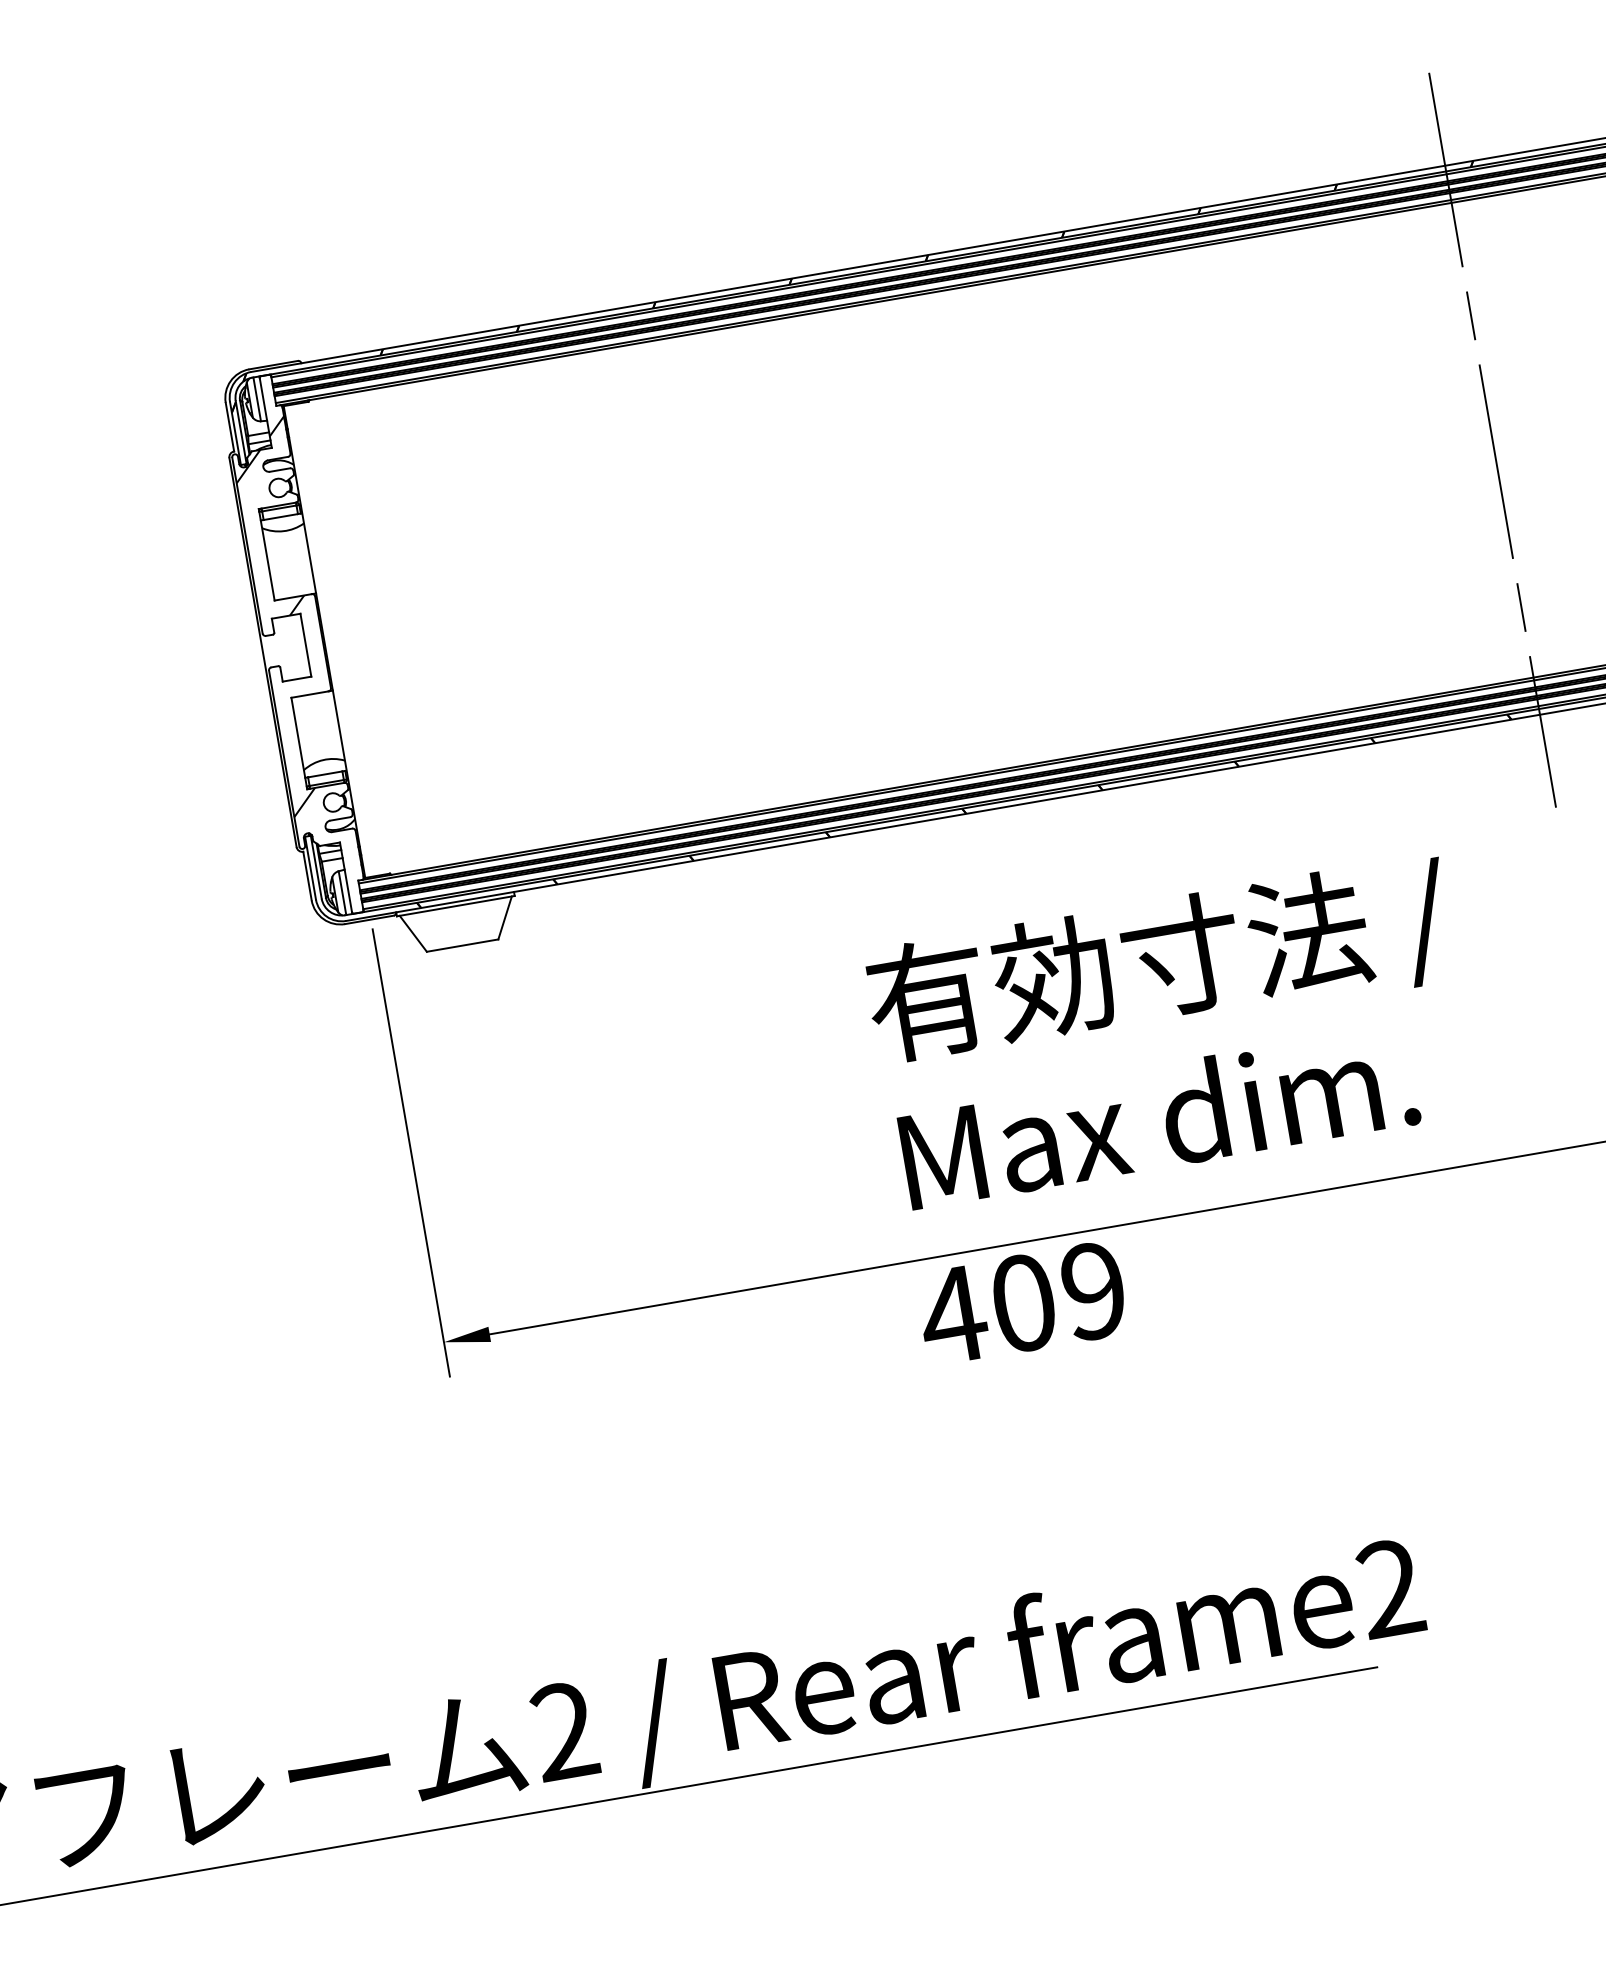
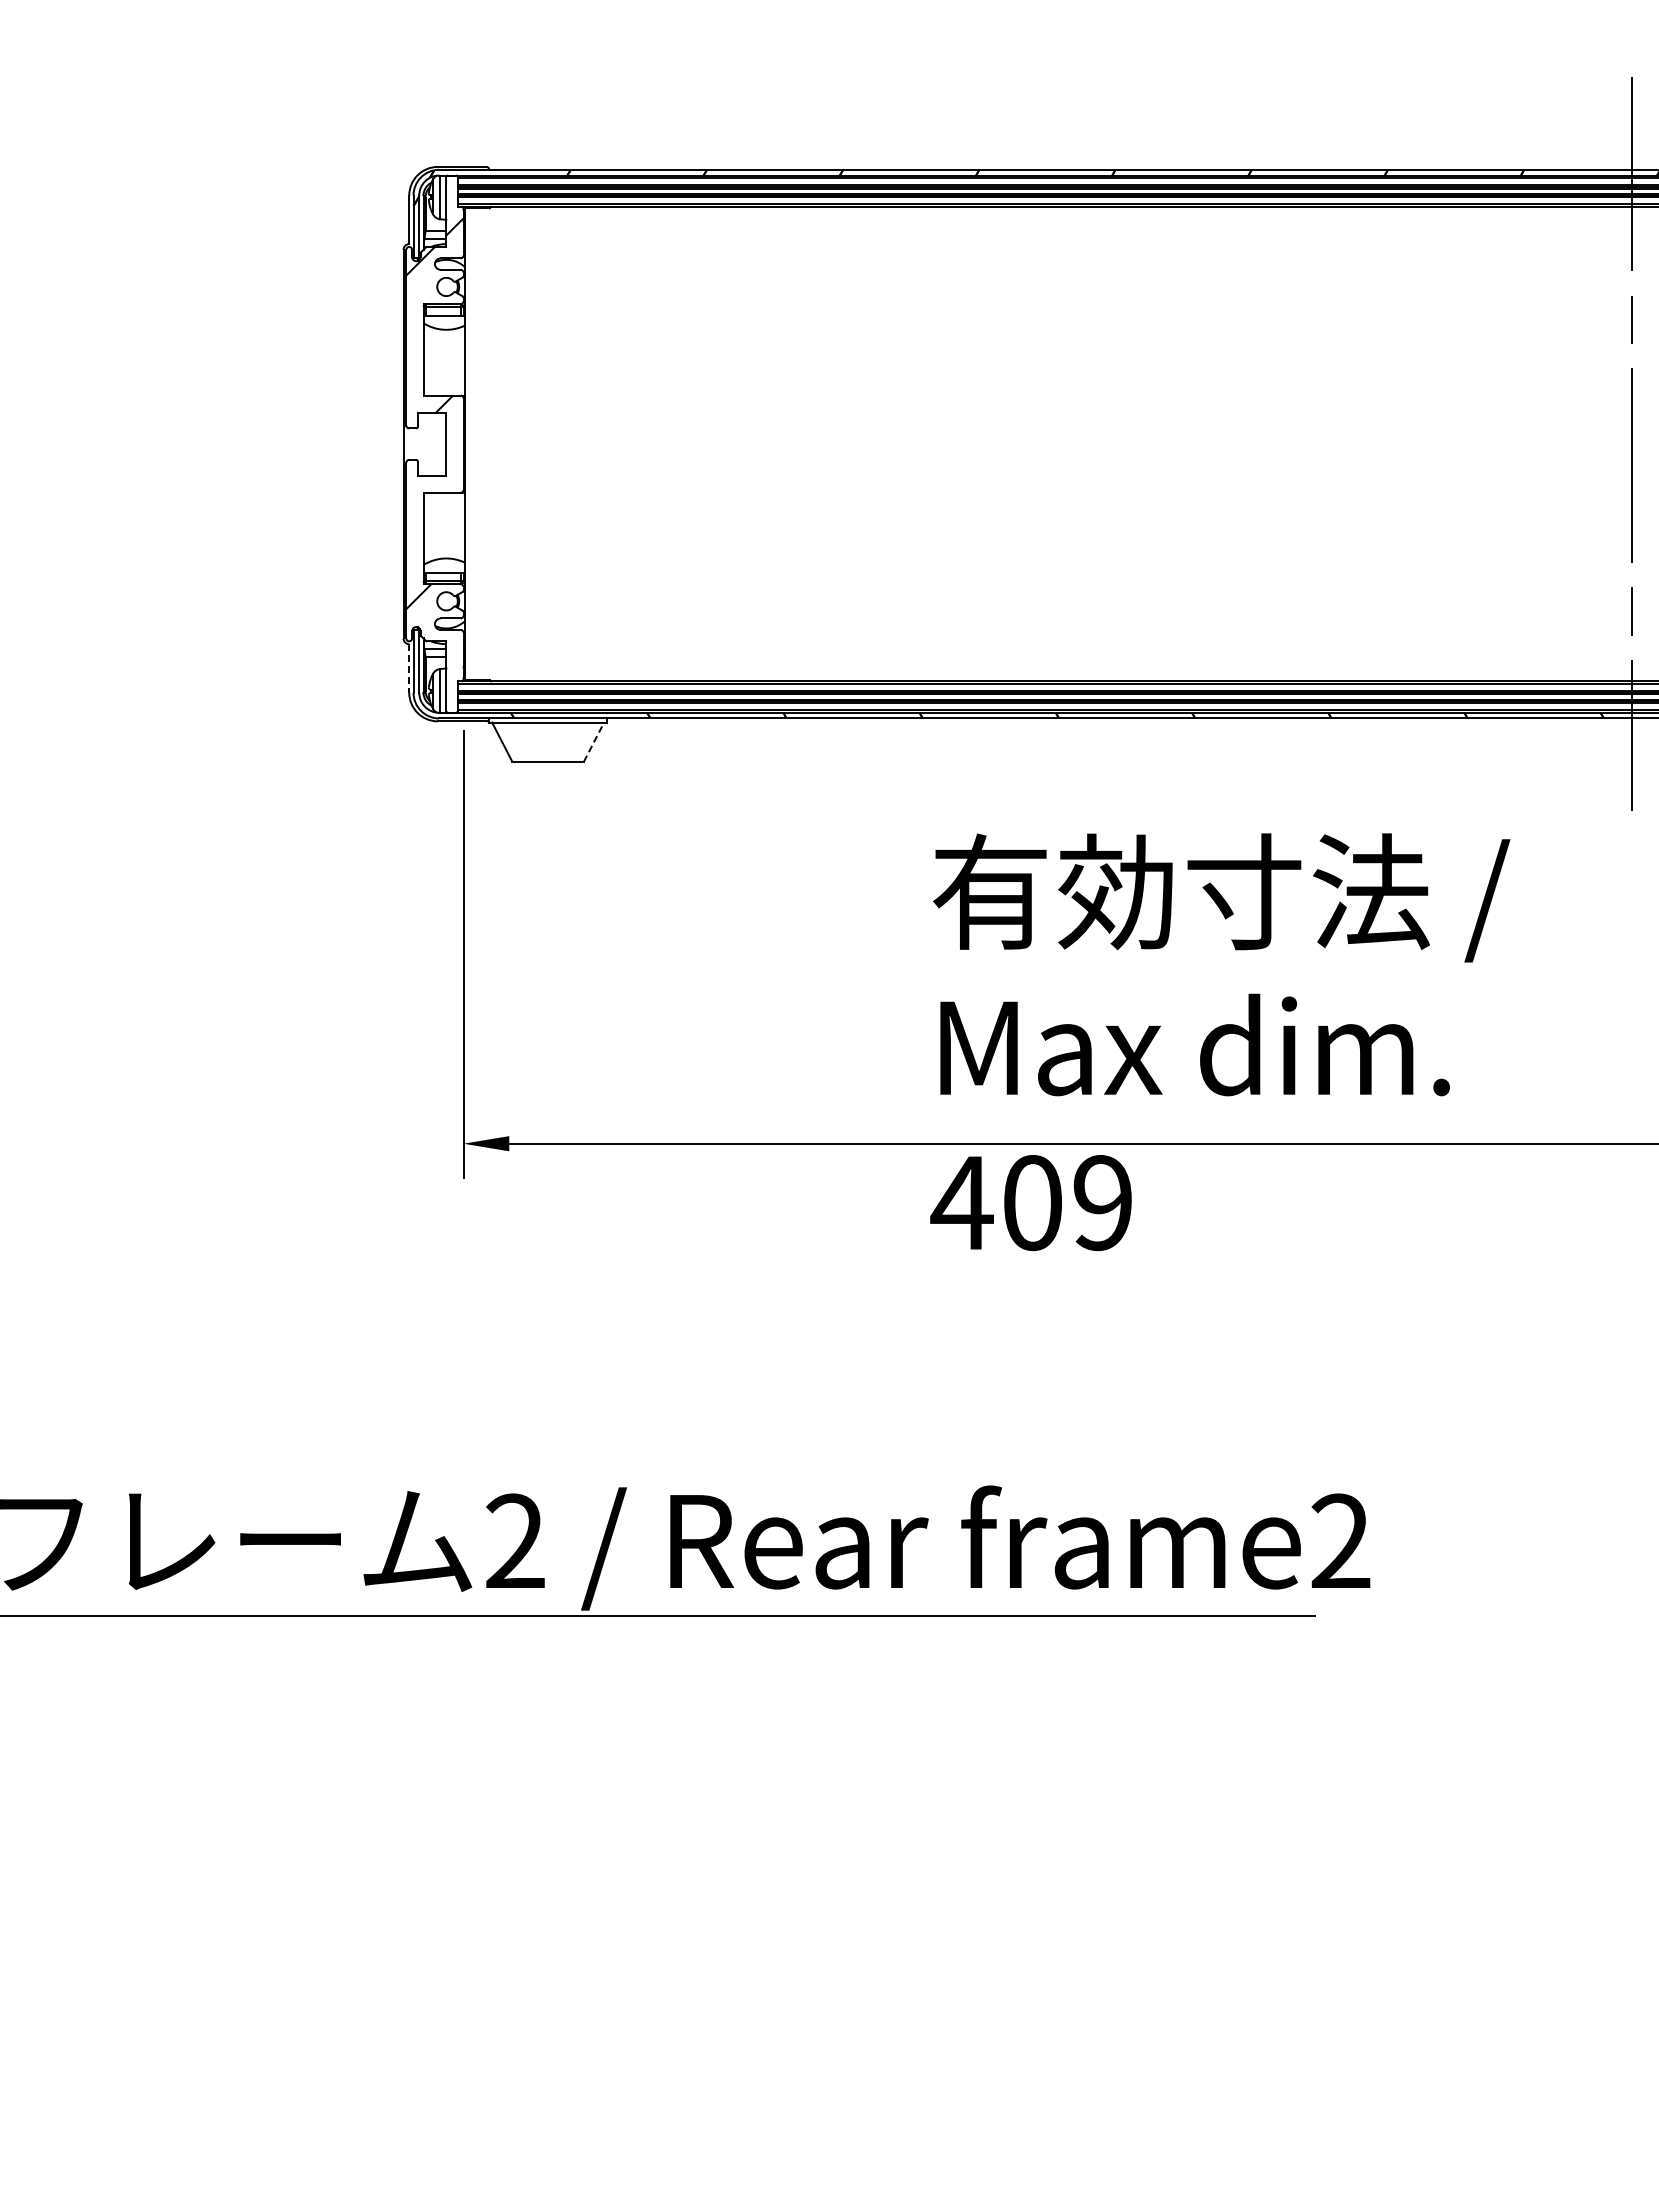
line: (307, 876) -> (409, 668), solid -> dashed
line: (505, 917) -> (594, 741), solid -> dashed

